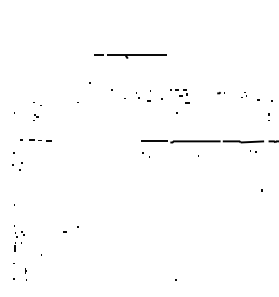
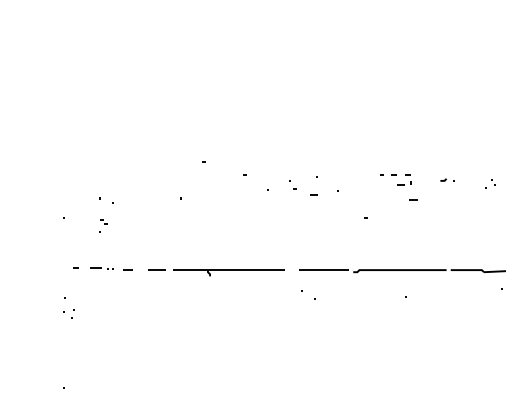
part: (130, 56) -> (215, 272), moved
part: (179, 96) -> (398, 186), moved
part: (17, 161) -> (69, 307), size x0.62

